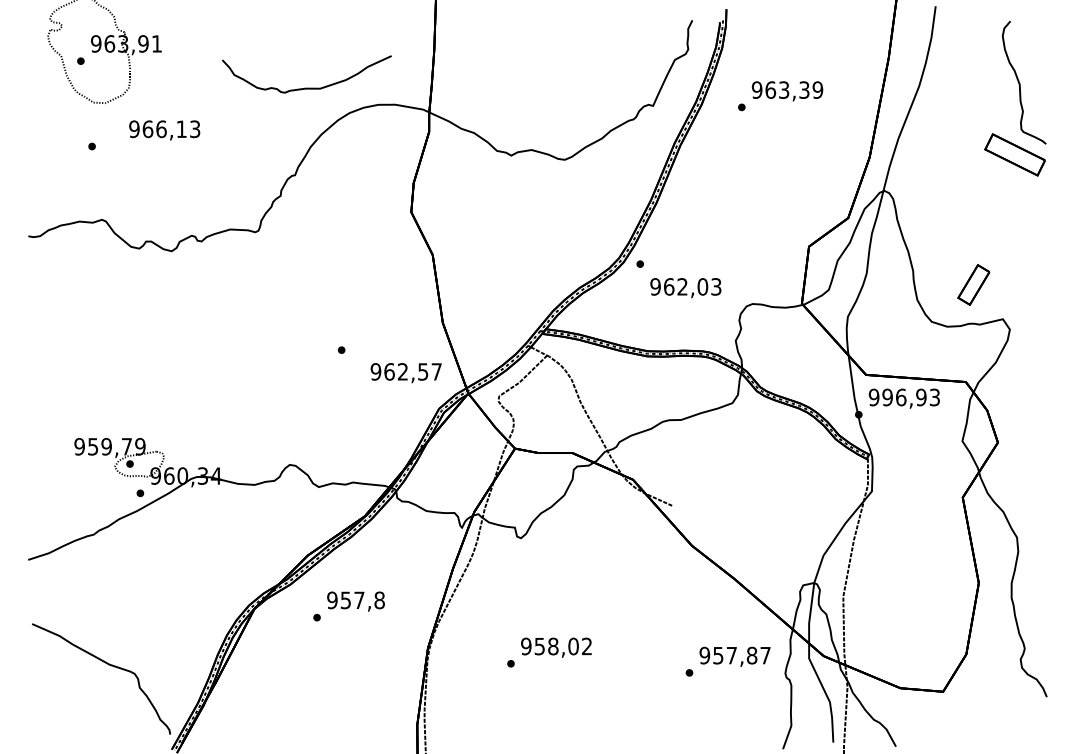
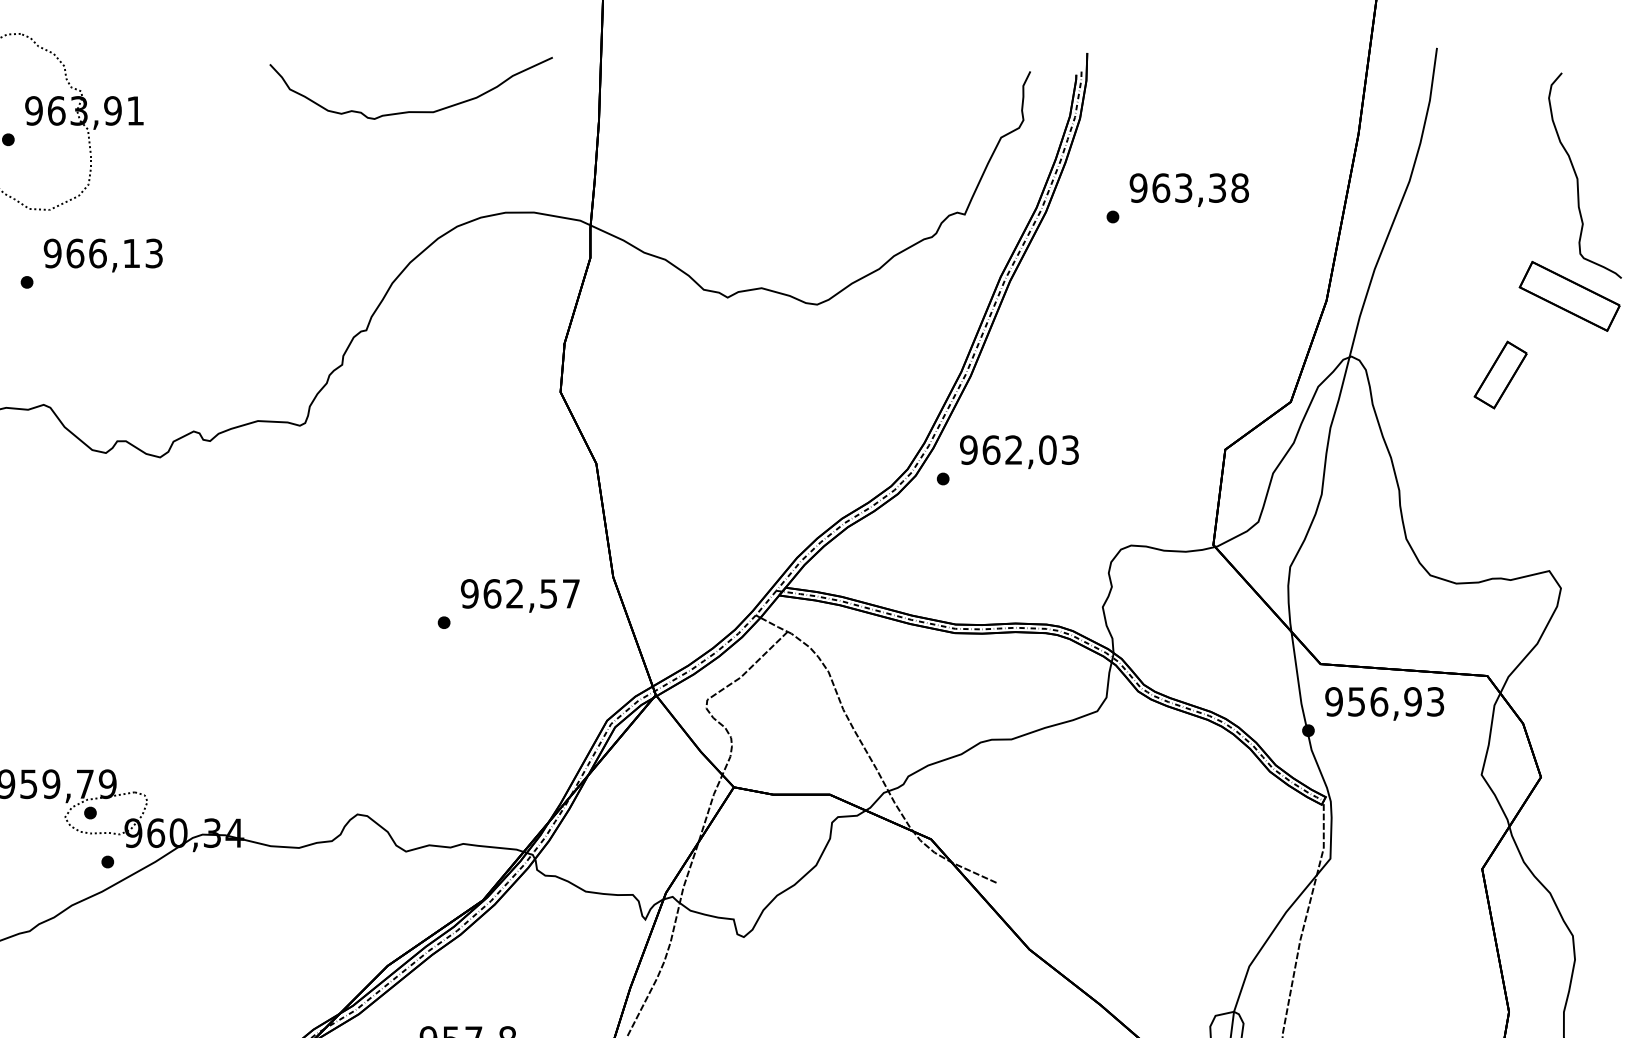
curve: (306, 87) -> (410, 110), moved
text: (817, 89) -> (1239, 187), 963,39 -> 963,38
text: (164, 130) -> (102, 255), moved
part: (973, 284) -> (1500, 374), moved
text: (685, 288) -> (1018, 452), moved
text: (405, 373) -> (519, 596), moved
text: (887, 397) -> (1356, 701), 996,93 -> 956,93

